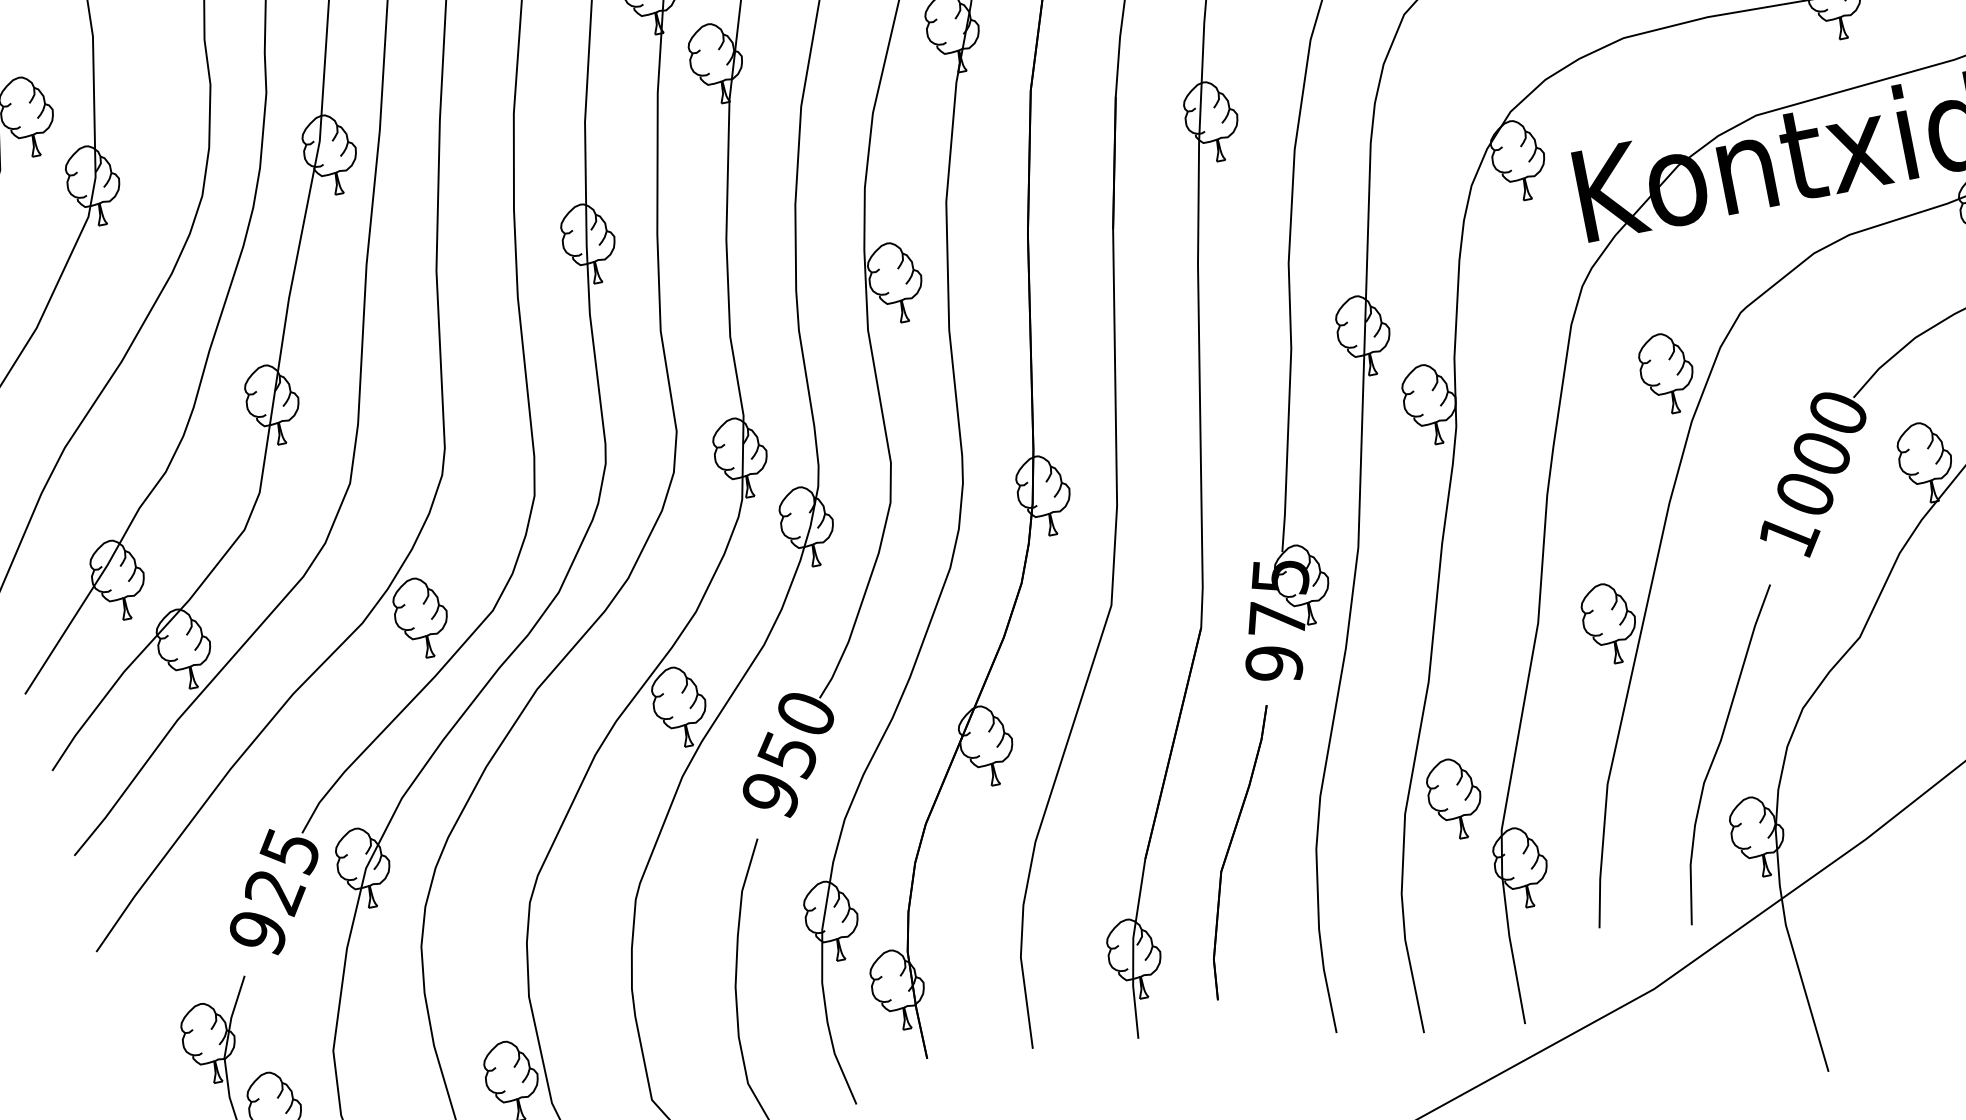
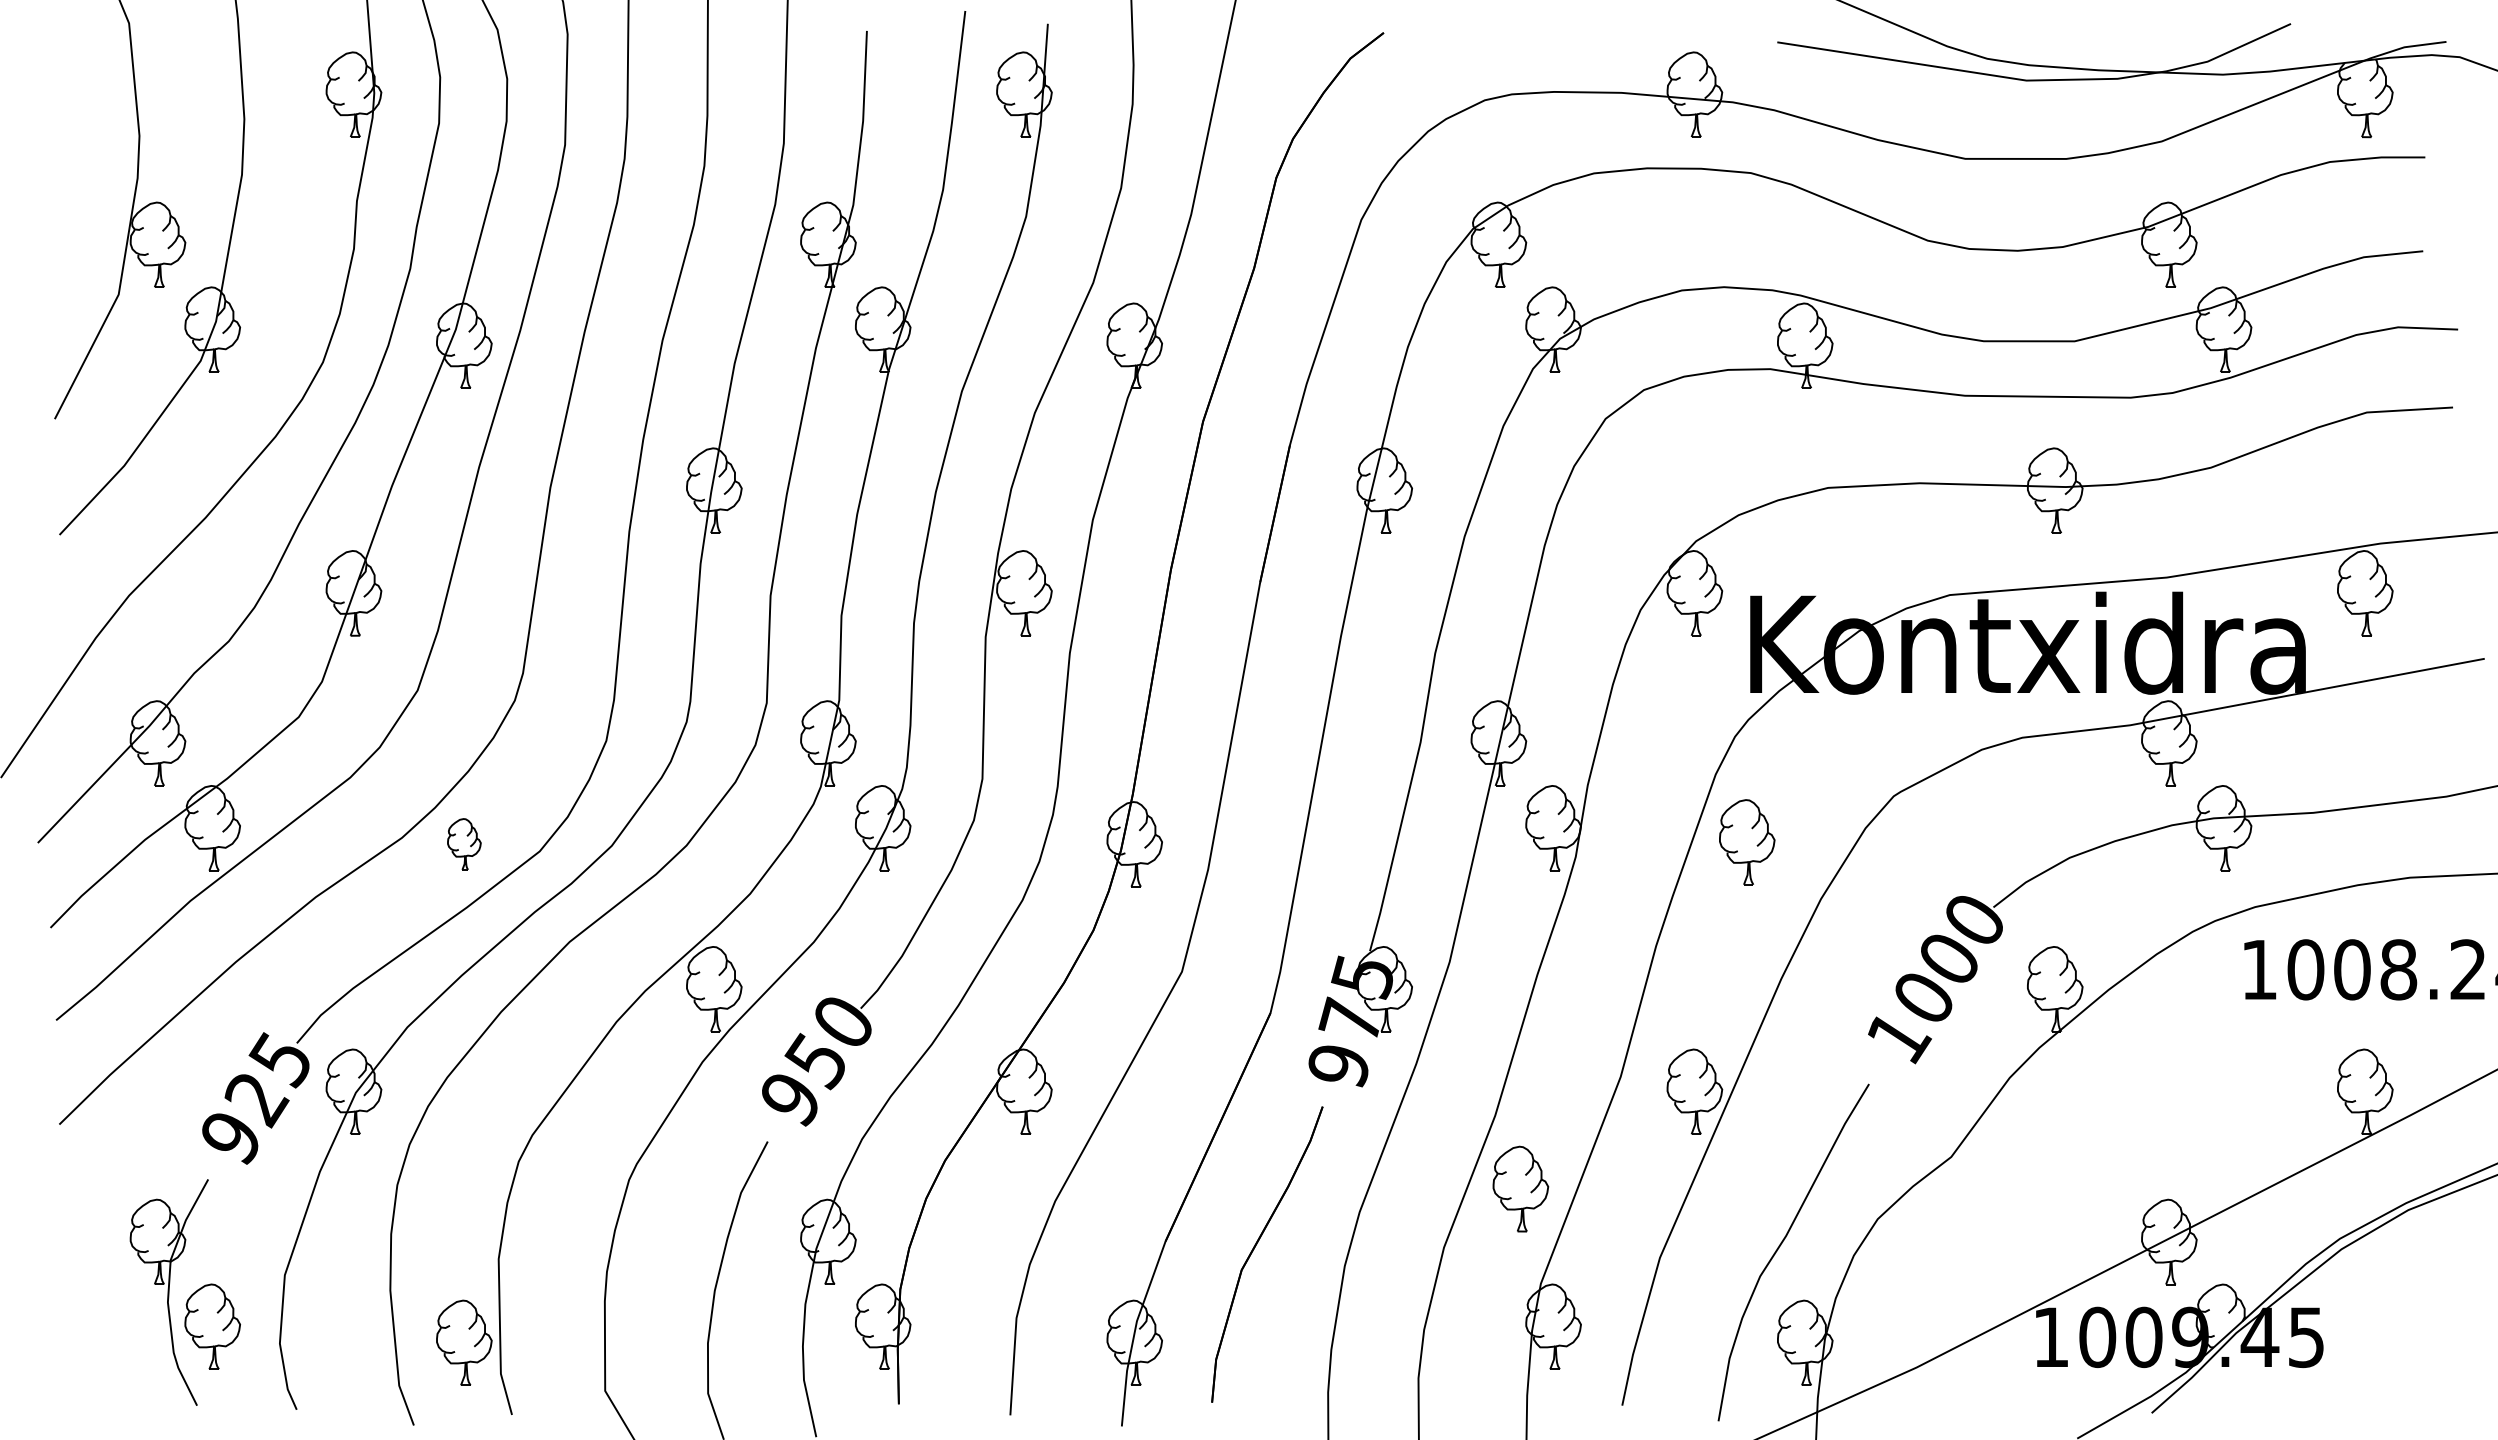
part: (1667, 373) -> (1747, 842), moved
part: (421, 617) -> (464, 844), size x0.6
part: (1454, 798) -> (1520, 1188), moved

